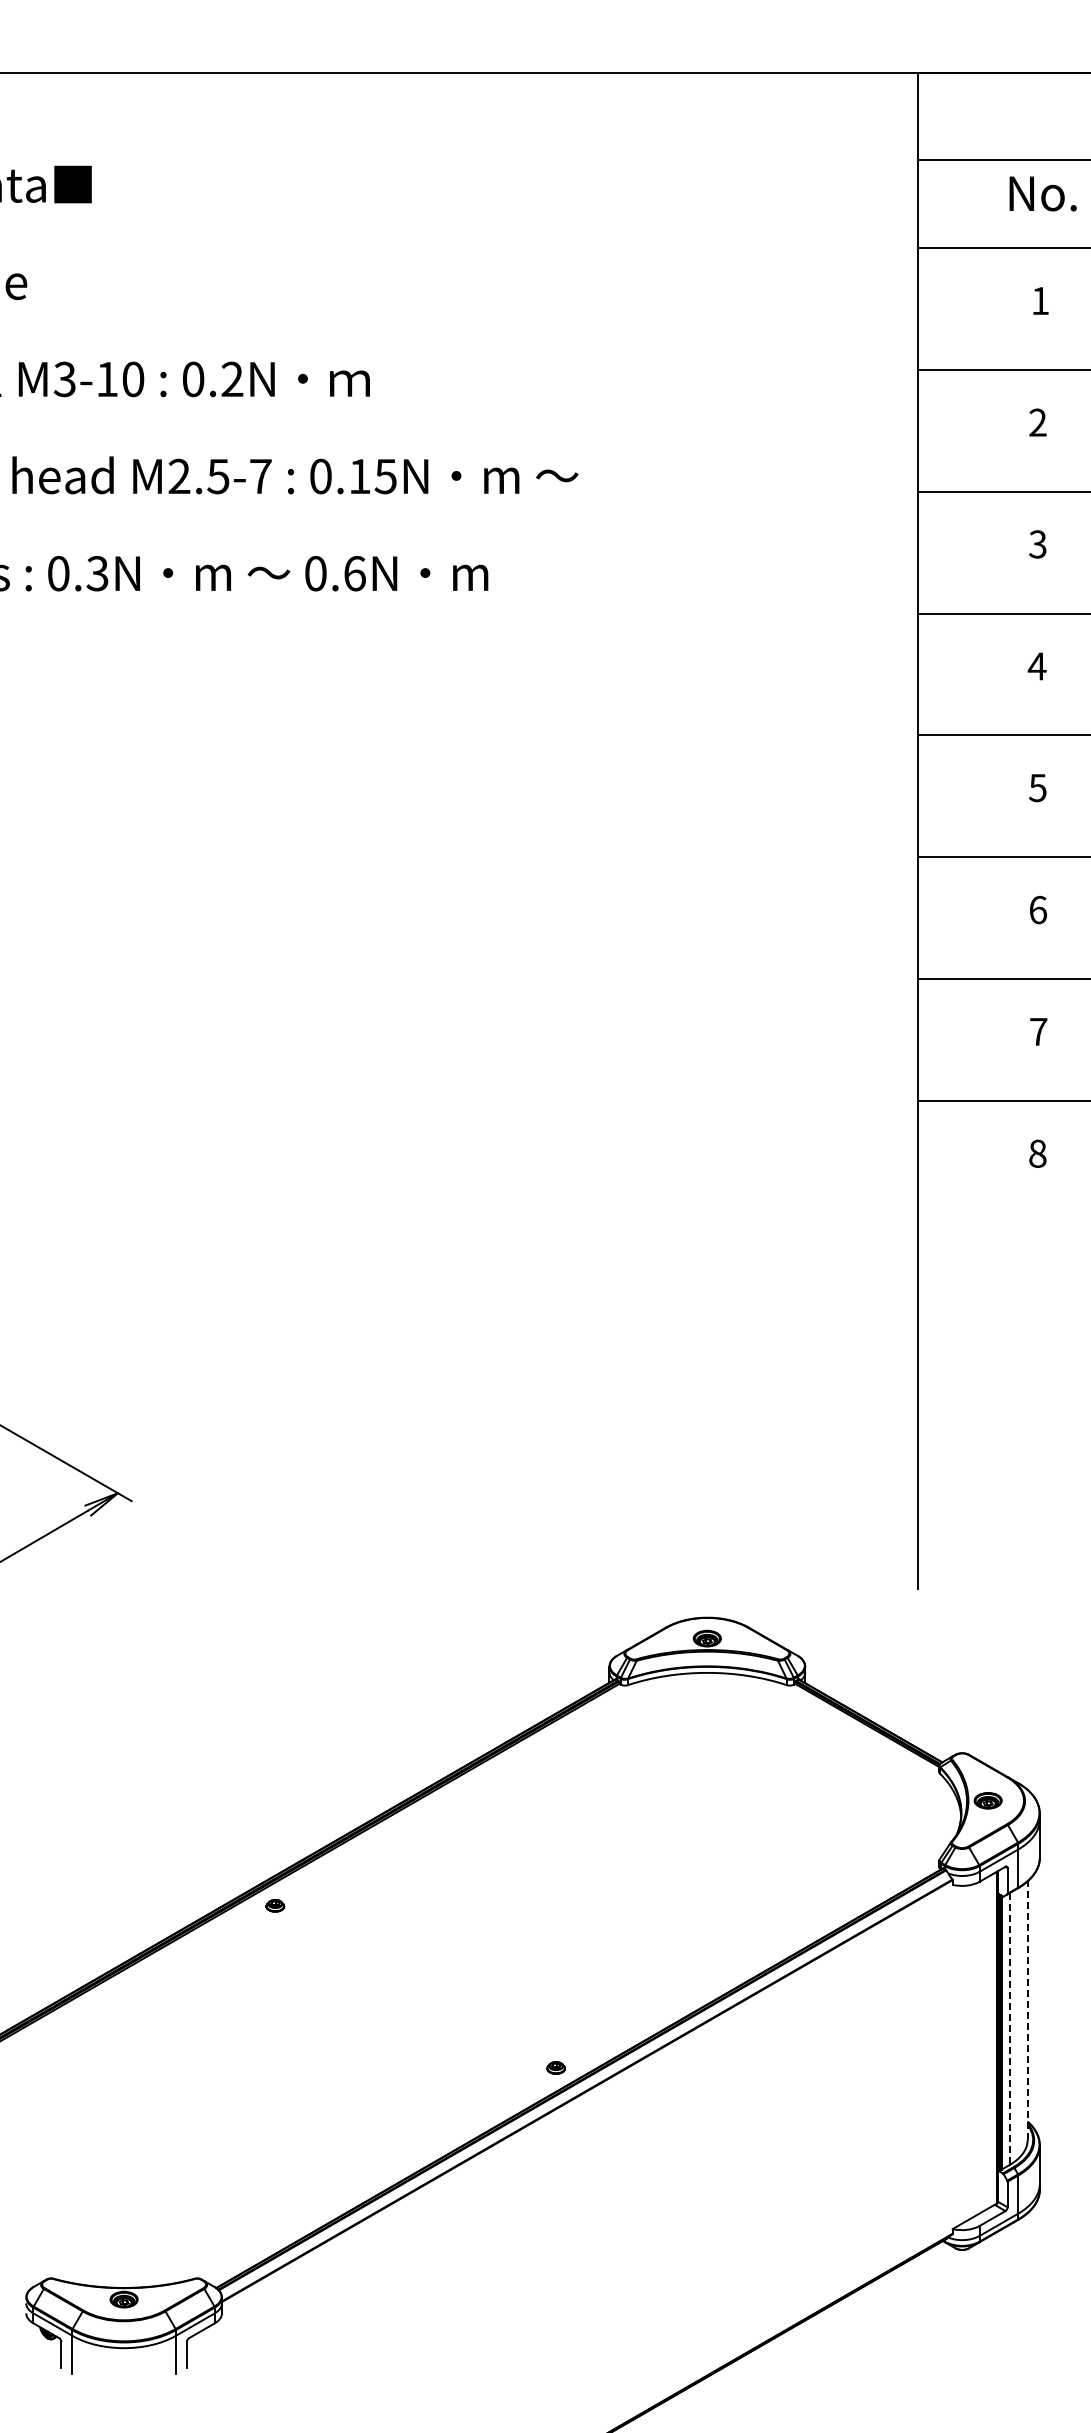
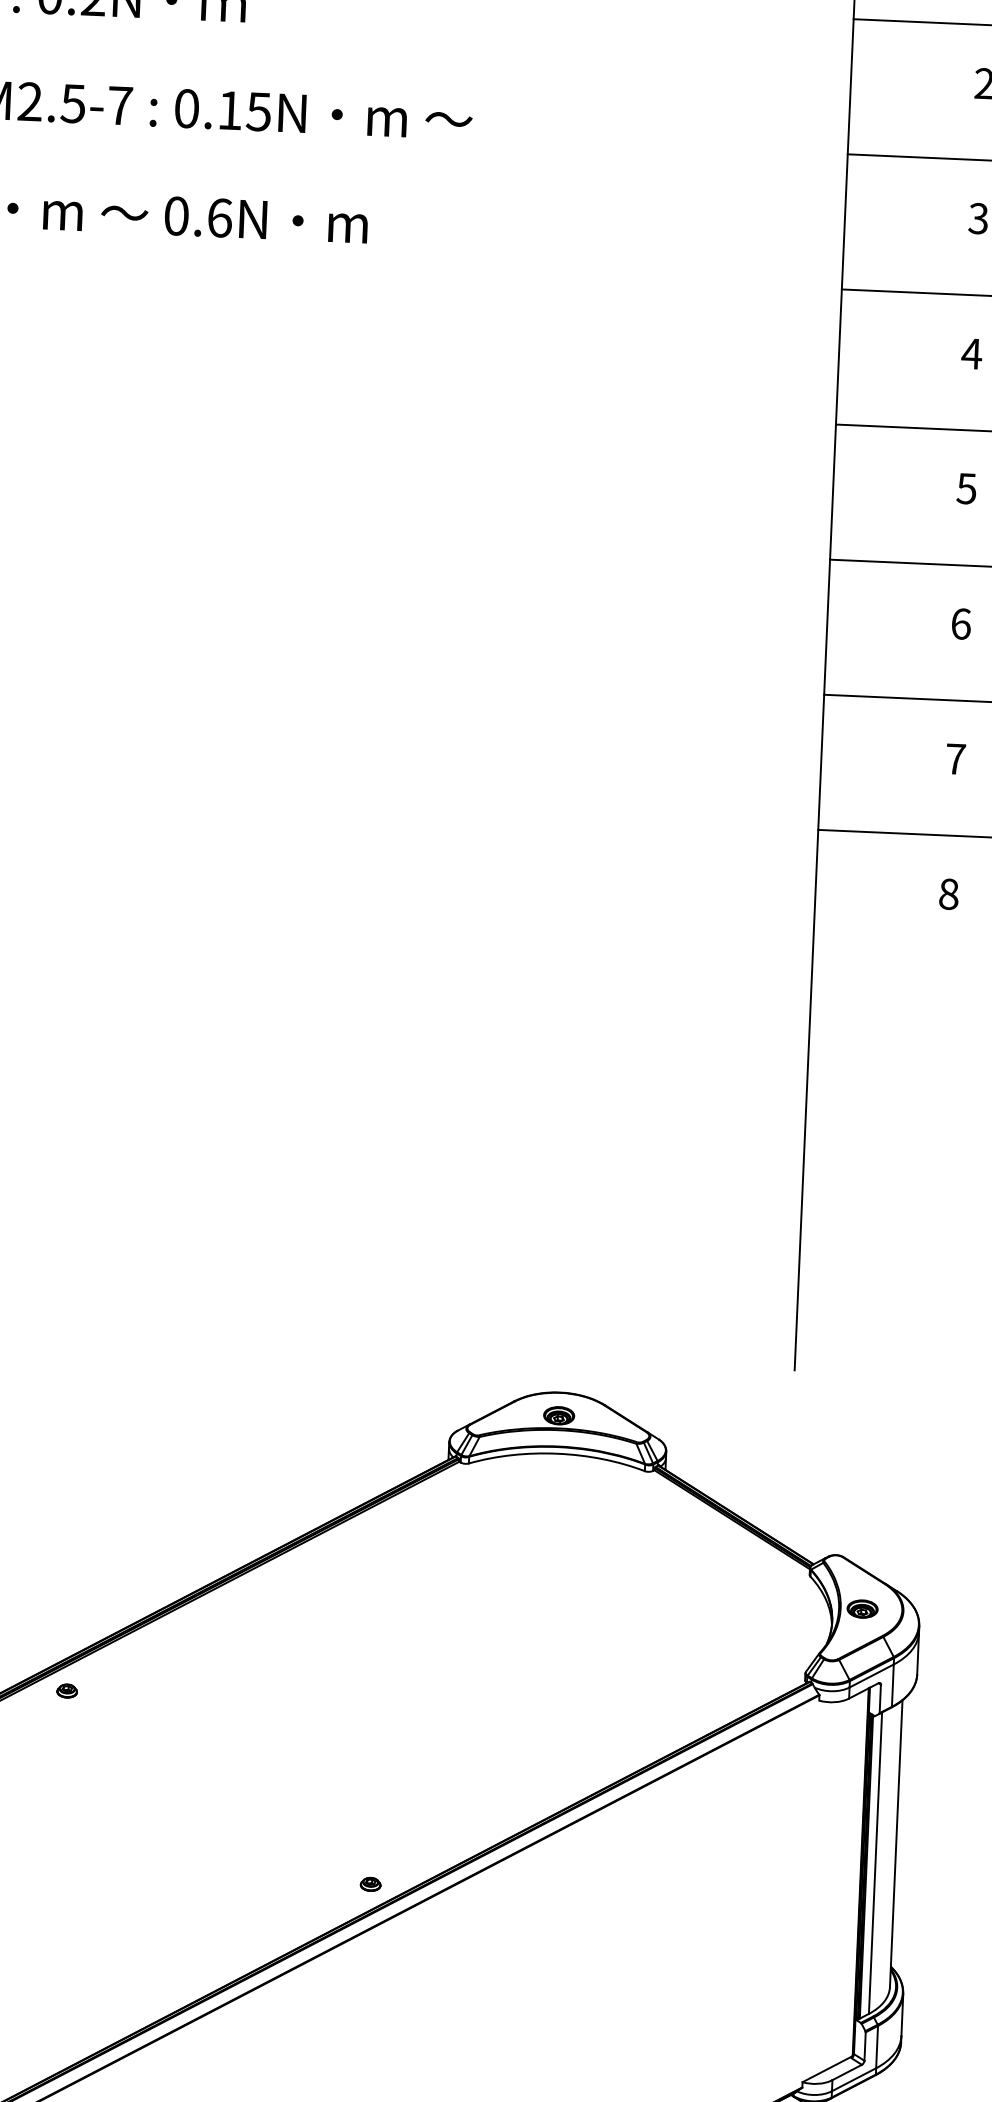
line: (1027, 2010) -> (896, 1843), dashed -> solid
line: (1009, 2028) -> (875, 1862), dashed -> solid

